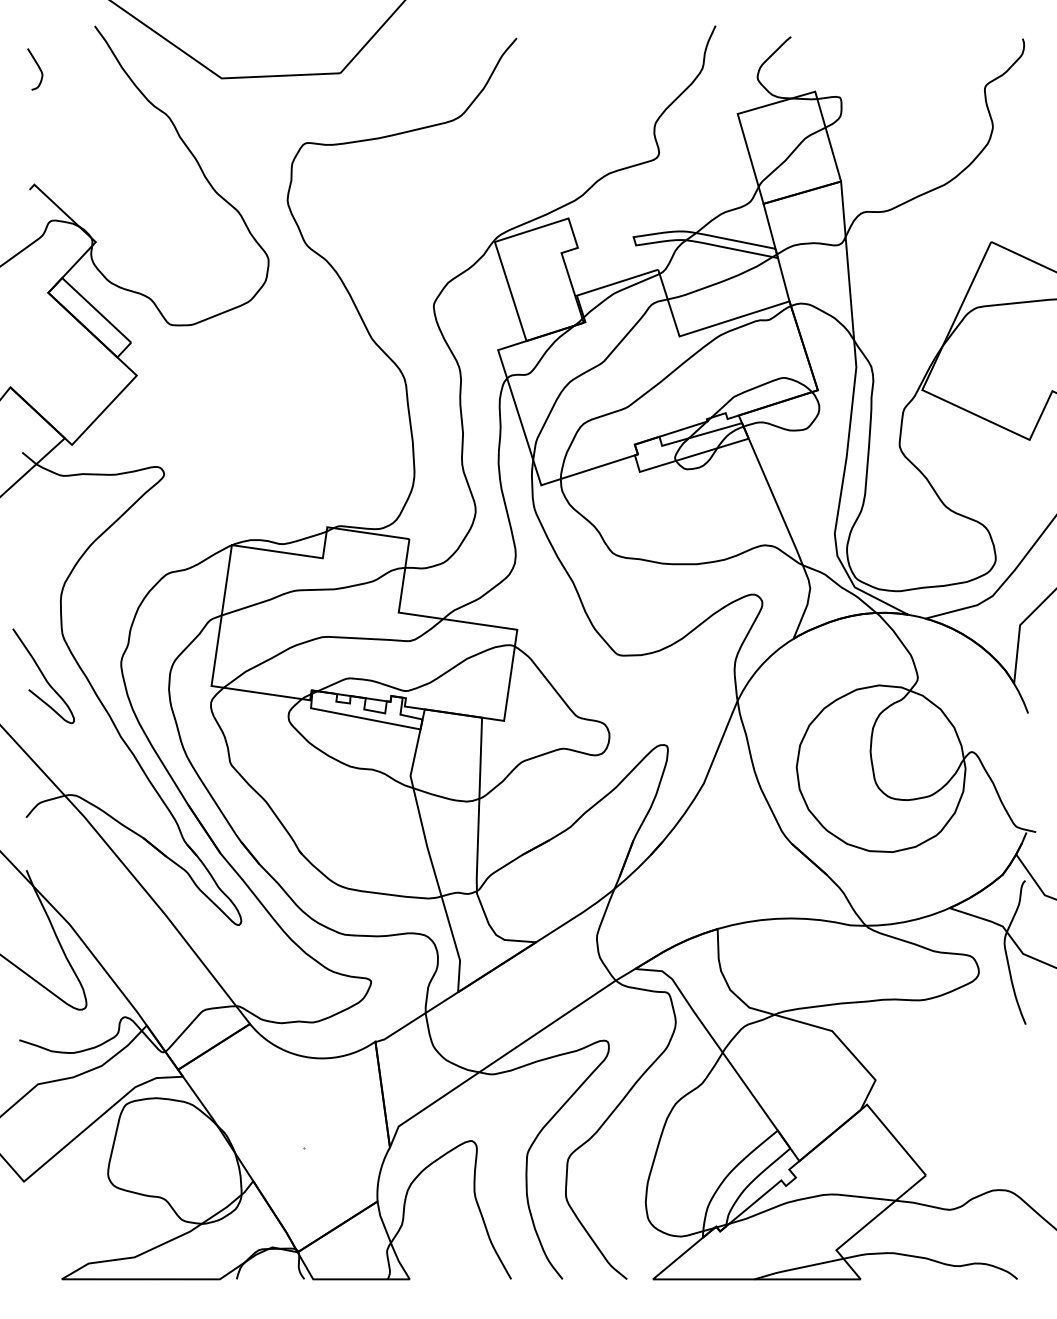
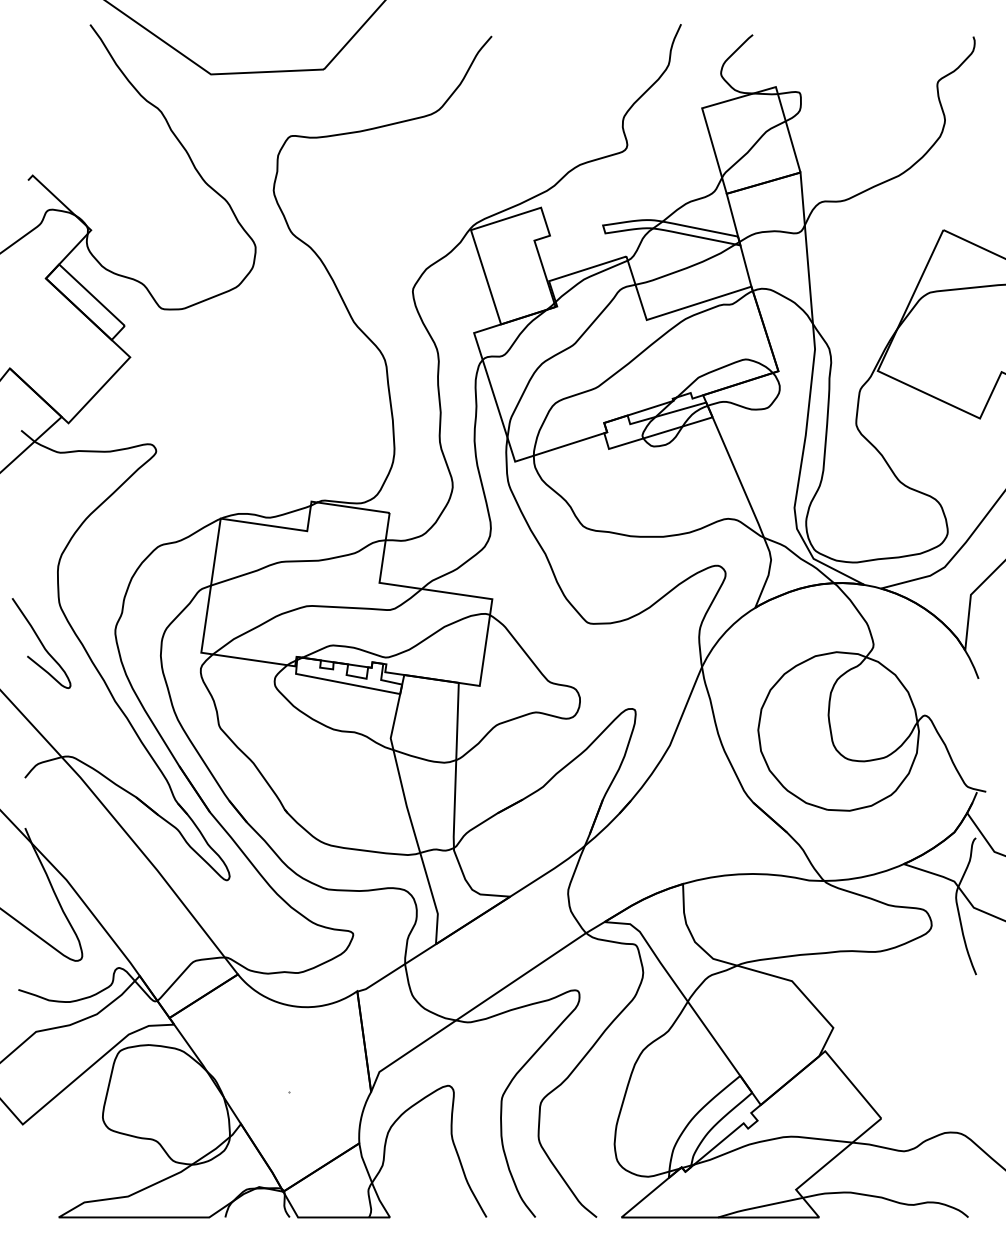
curve: (38, 68) -> (36, 64), removed

